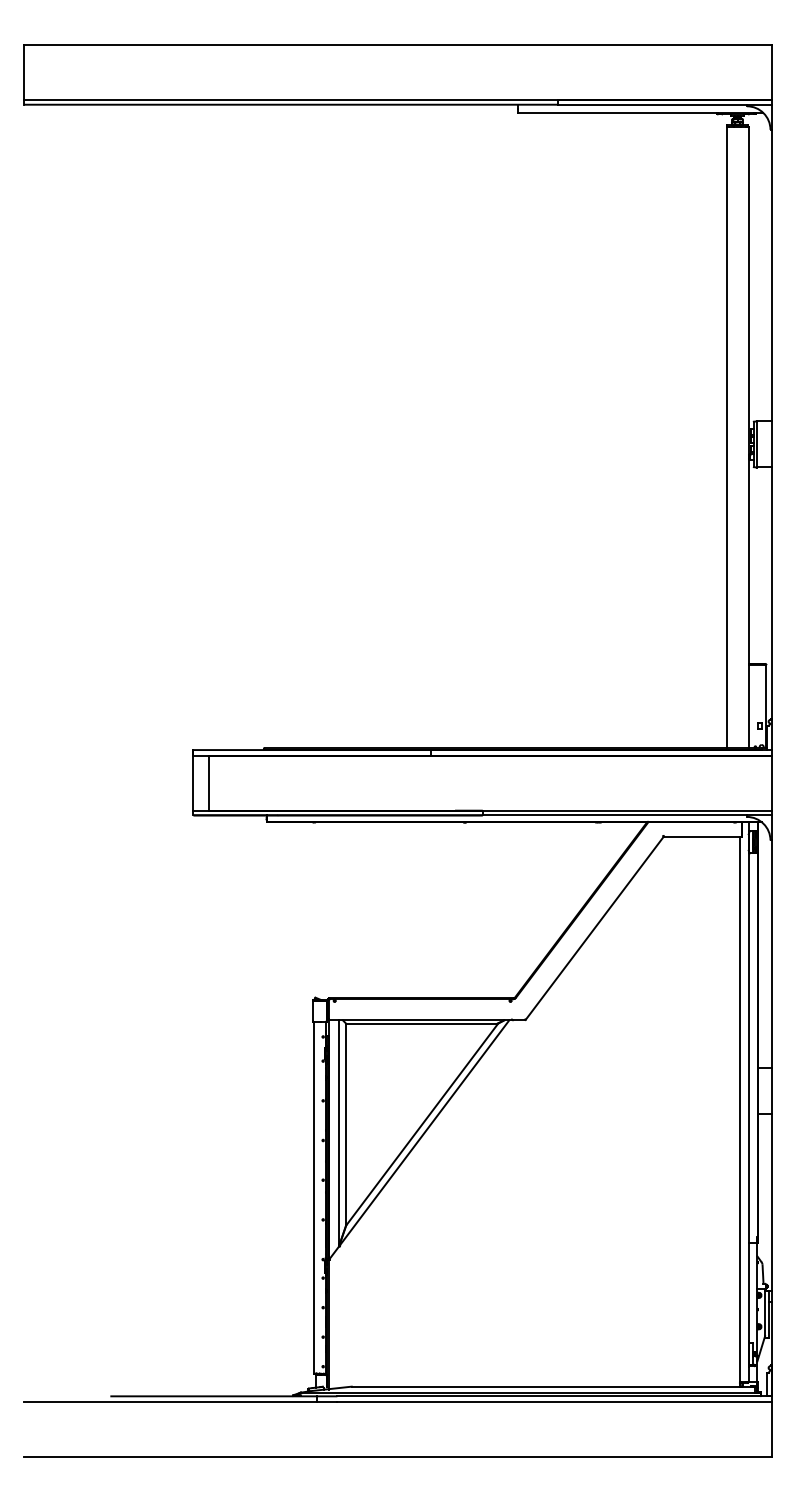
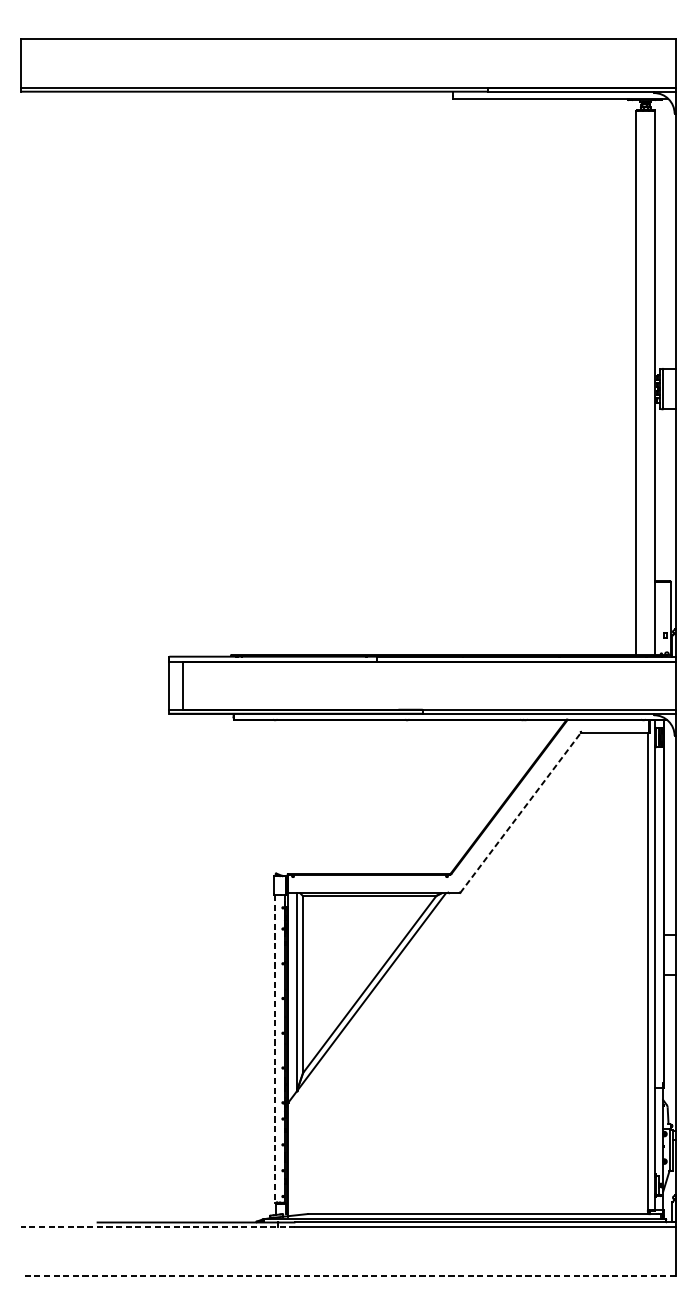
line: (594, 928) -> (520, 812), solid -> dashed
line: (314, 1197) -> (275, 1048), solid -> dashed
line: (180, 1401) -> (158, 1227), solid -> dashed
line: (397, 1456) -> (348, 1275), solid -> dashed

